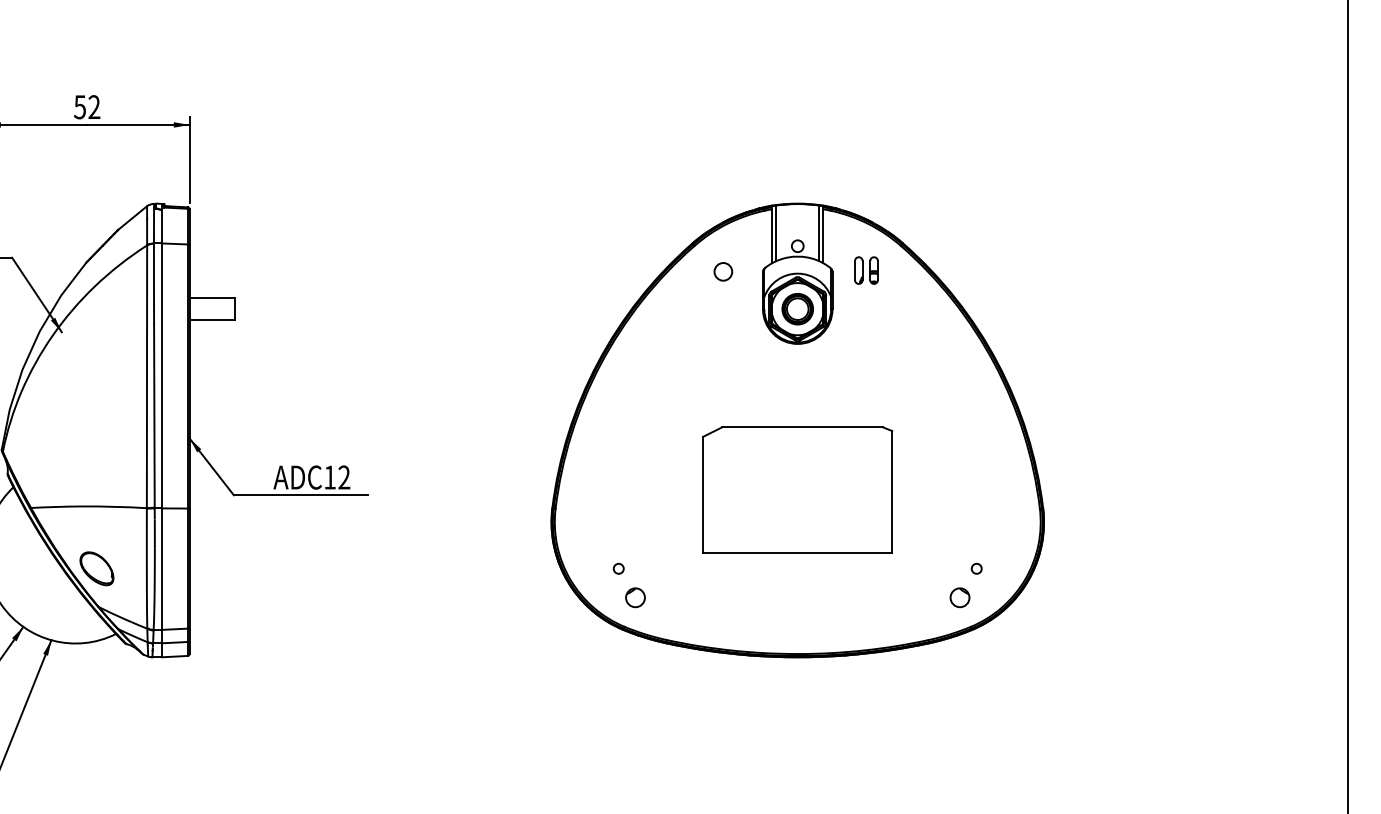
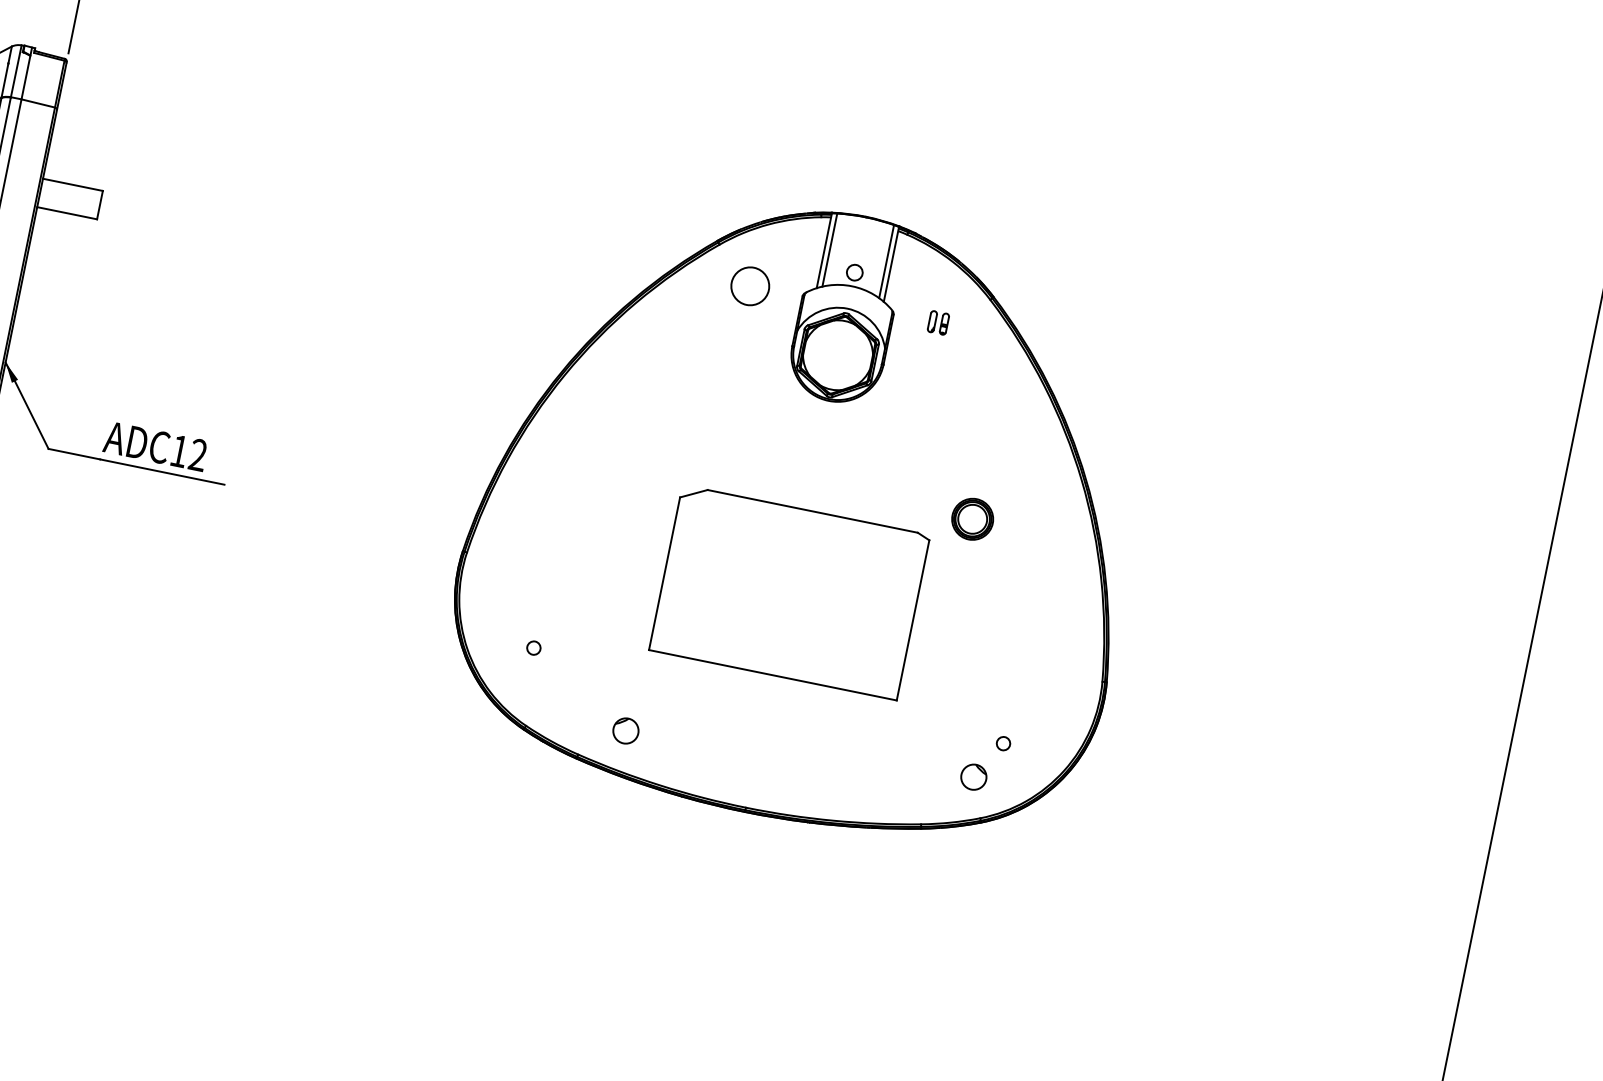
part: (866, 270) -> (938, 322), size x0.6
circle: (723, 271) -> (750, 286), size x1.6
part: (797, 309) -> (972, 519), moved
part: (635, 597) -> (626, 730), moved

